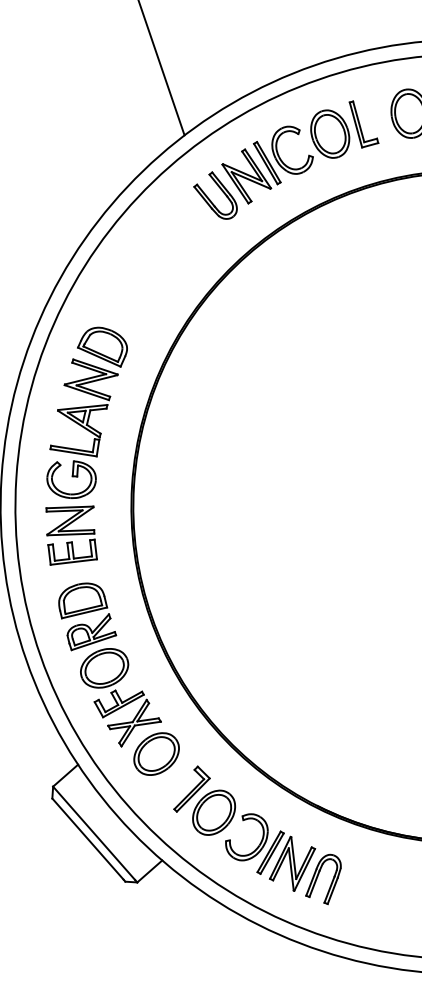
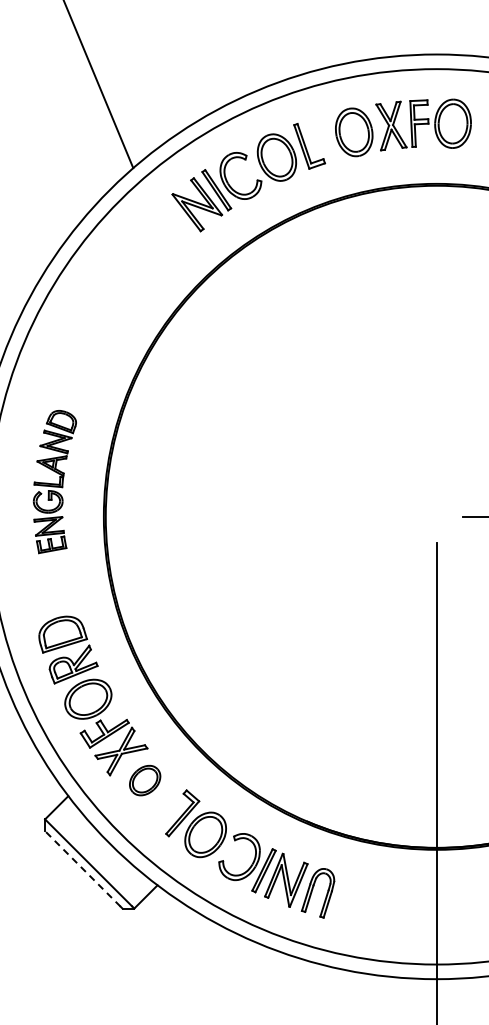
part: (220, 189) -> (172, 219), removed
part: (84, 446) -> (54, 481), size x0.6
part: (155, 753) -> (144, 780), size x0.7
line: (87, 838) -> (82, 868), solid -> dashed

